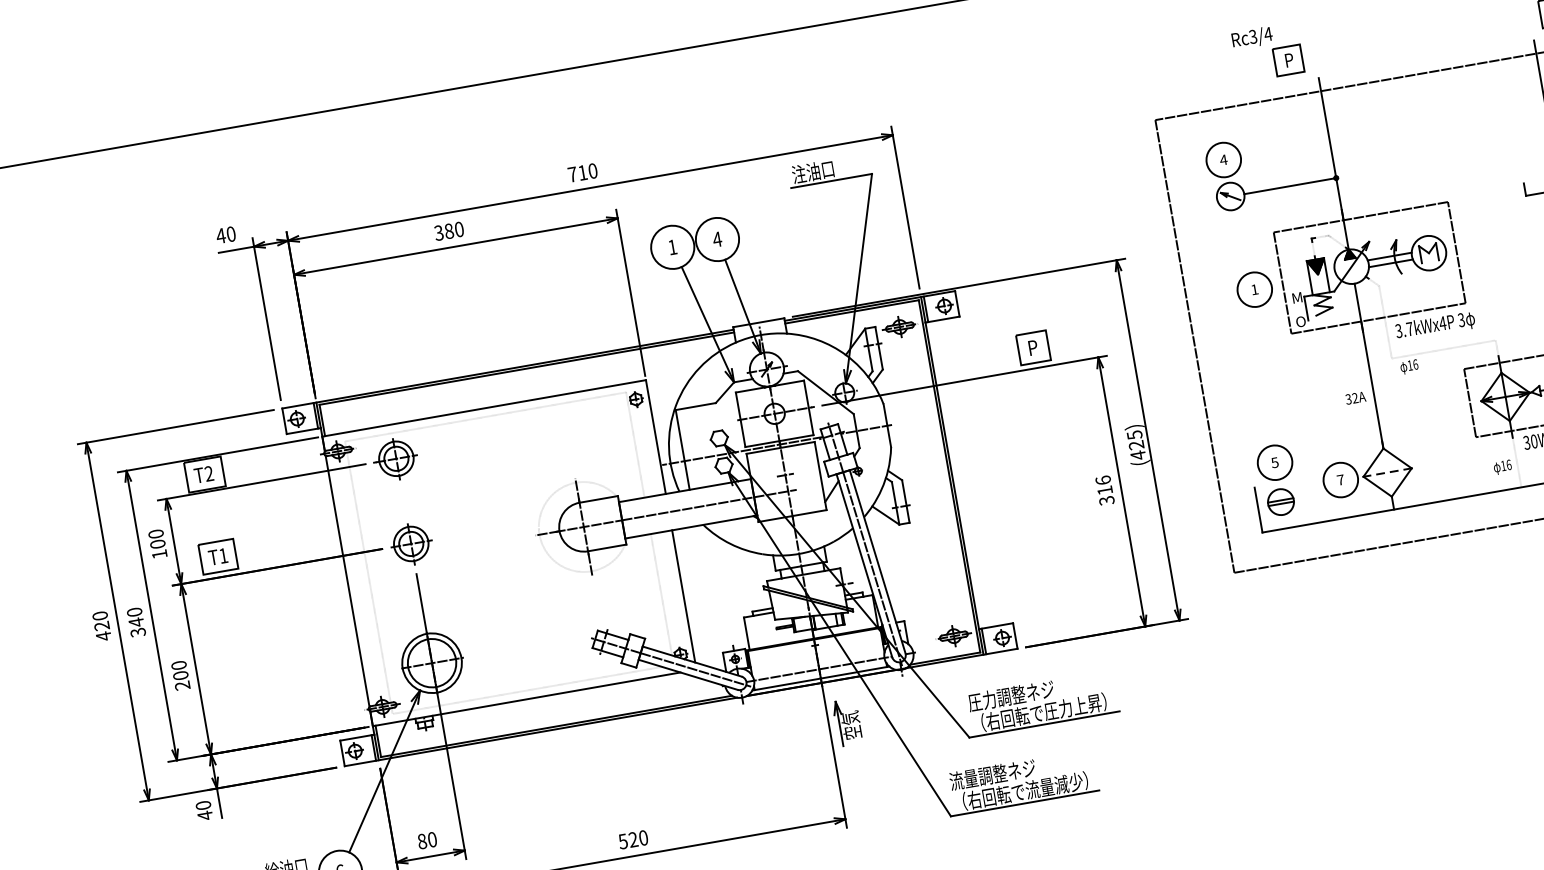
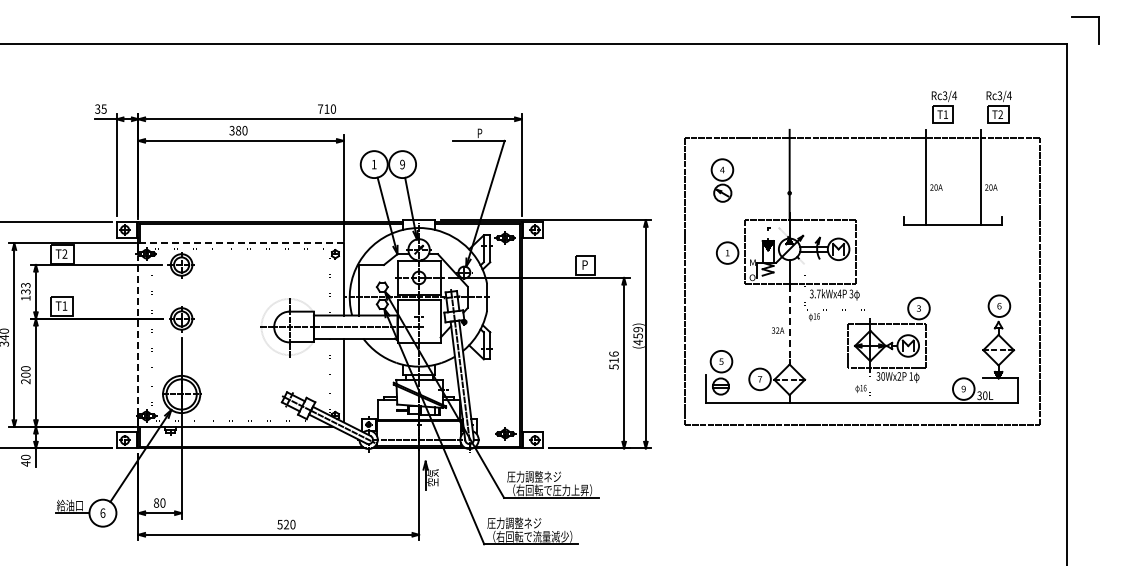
part: (1268, 52) -> (761, 108), removed
text: (812, 170) -> (468, 132), 注油口 -> P
line: (1290, 186) -> (760, 193), removed
text: (225, 234) -> (100, 108), 40 -> 35
text: (717, 239) -> (402, 164), 4 -> 9
line: (1372, 385) -> (789, 324), solid -> dashed
line: (484, 408) -> (241, 243), solid -> dashed
text: (1134, 439) -> (637, 332), (425) -> (459)
text: (1105, 500) -> (613, 366), 316 -> 516
text: (156, 538) -> (25, 288), 100 -> 133
line: (347, 582) -> (138, 335), solid -> dashed
text: (962, 778) -> (495, 522), 流量調整ネジ -> 圧力調整ネジ

